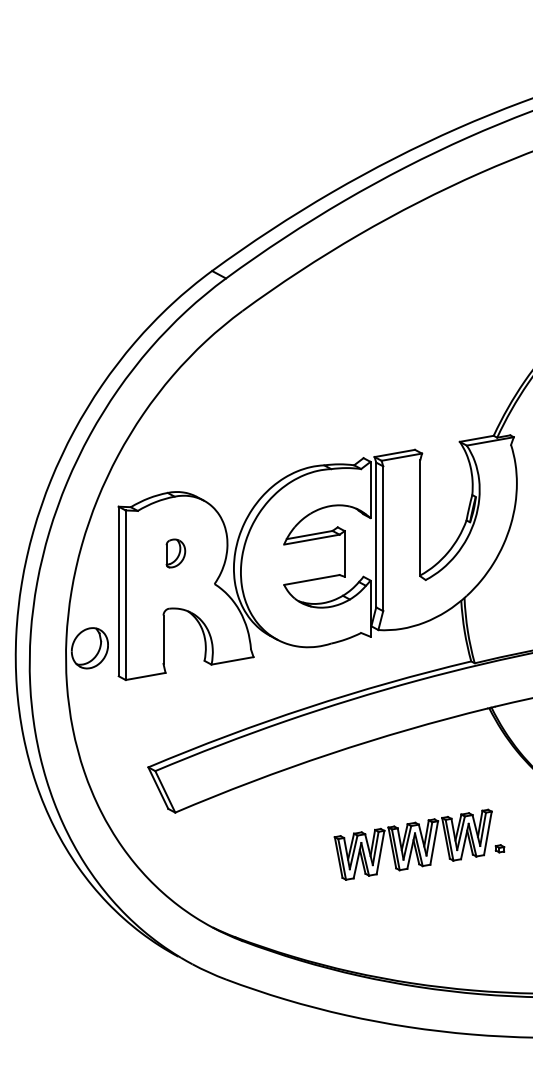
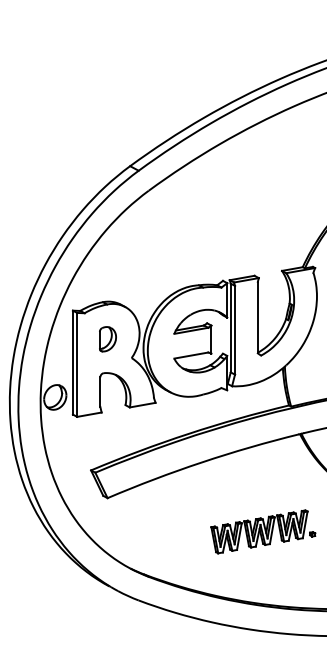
part: (175, 553) -> (107, 339), size x1.43
part: (419, 844) -> (263, 531), moved

